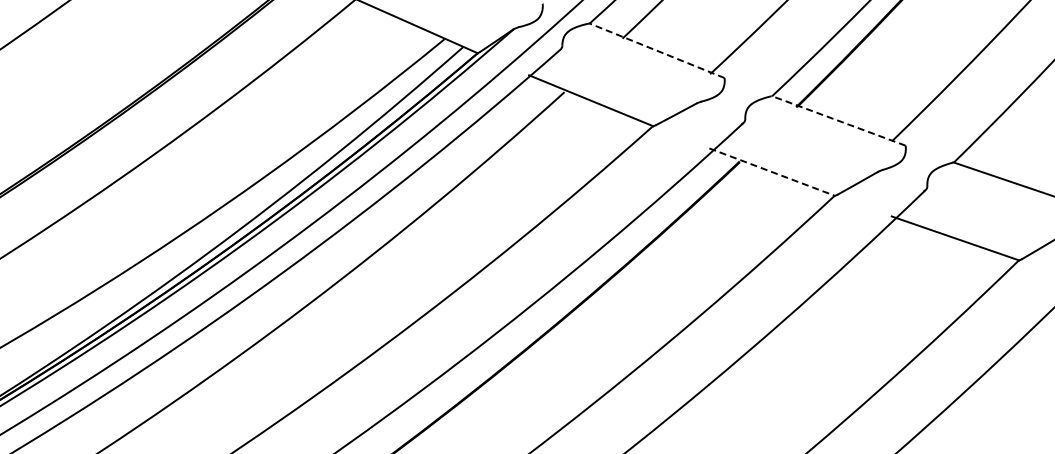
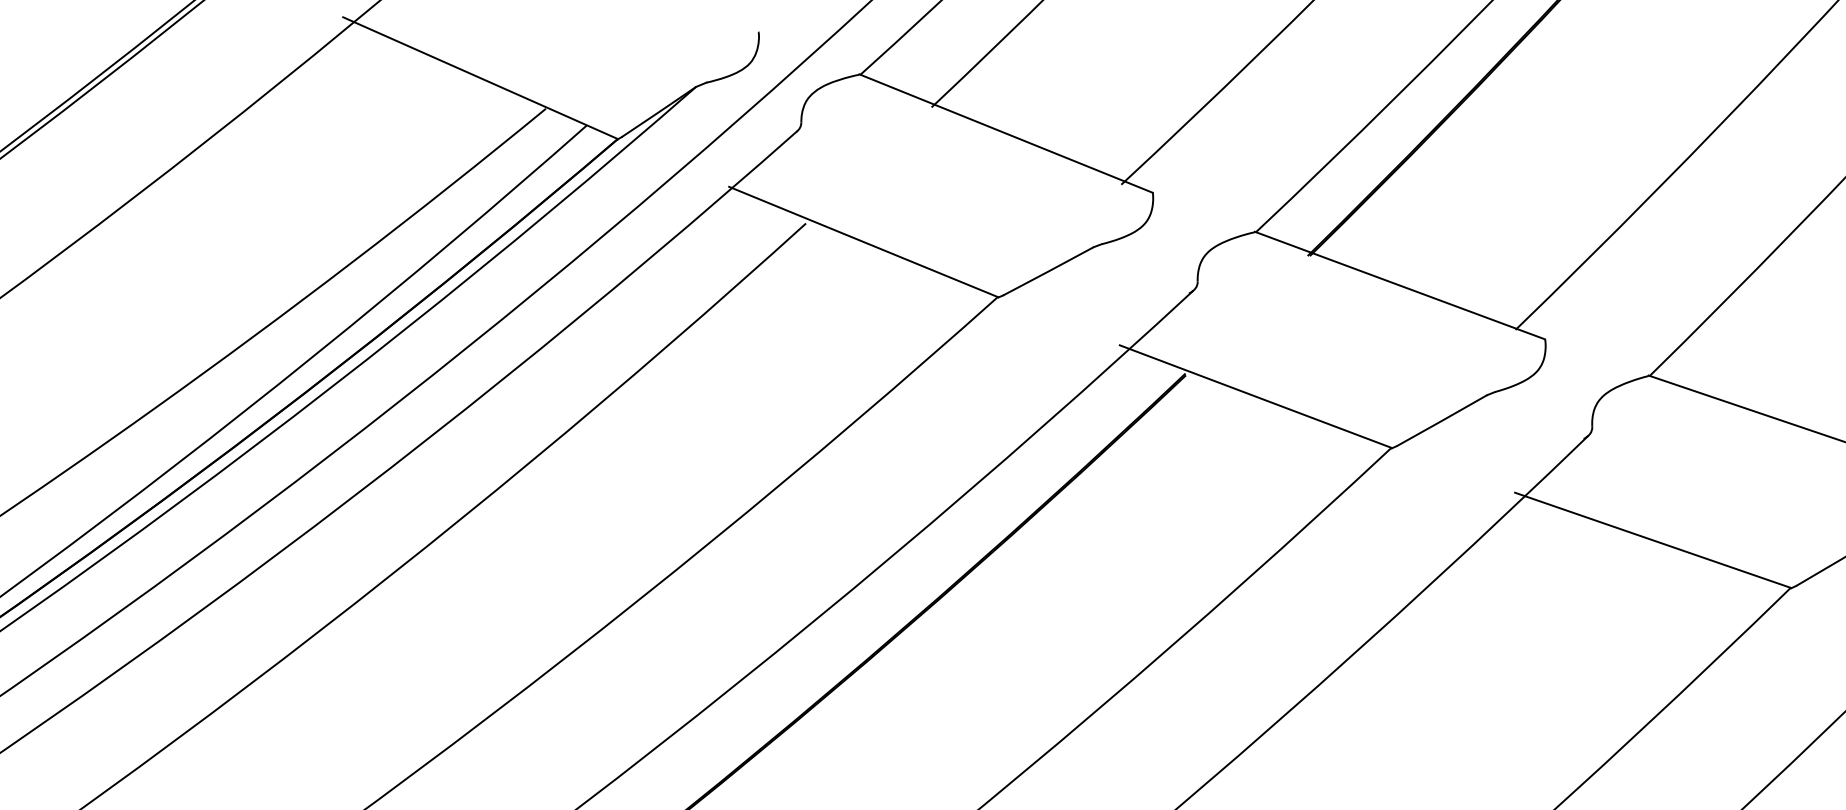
line: (656, 50) -> (1005, 133), dashed -> solid
line: (838, 120) -> (1399, 284), dashed -> solid
line: (772, 172) -> (1256, 397), dashed -> solid

